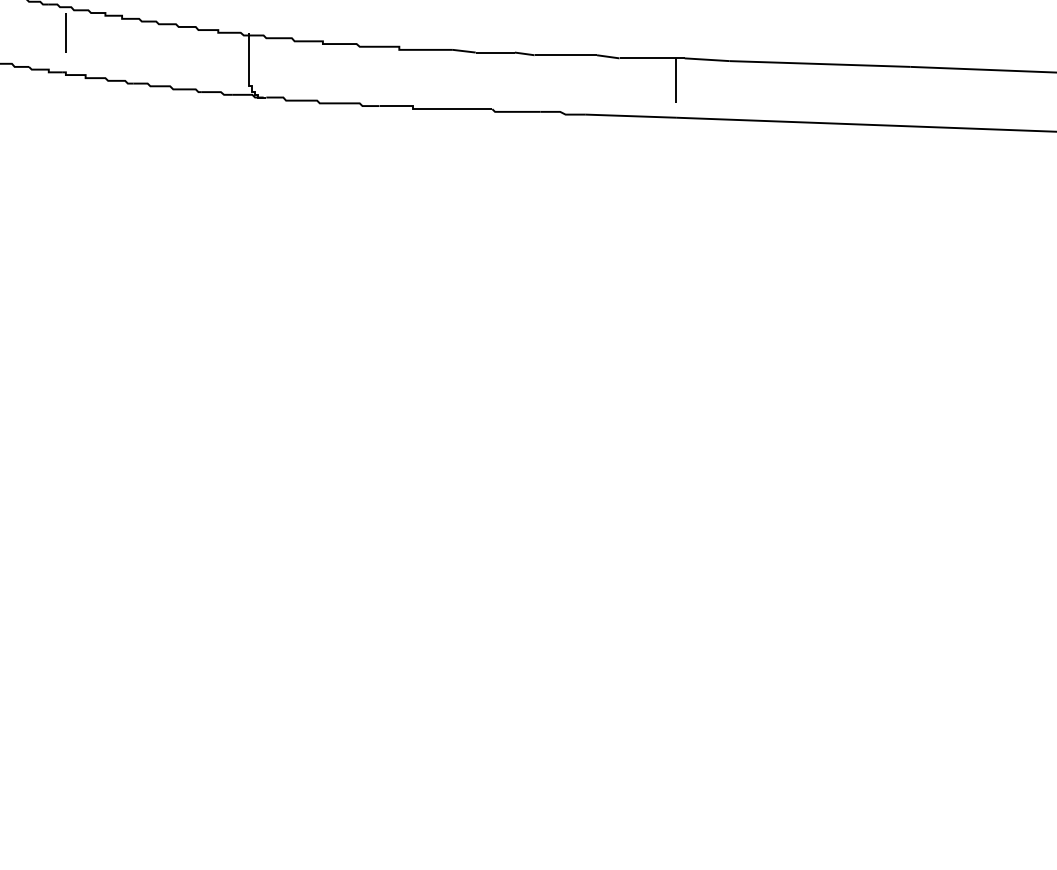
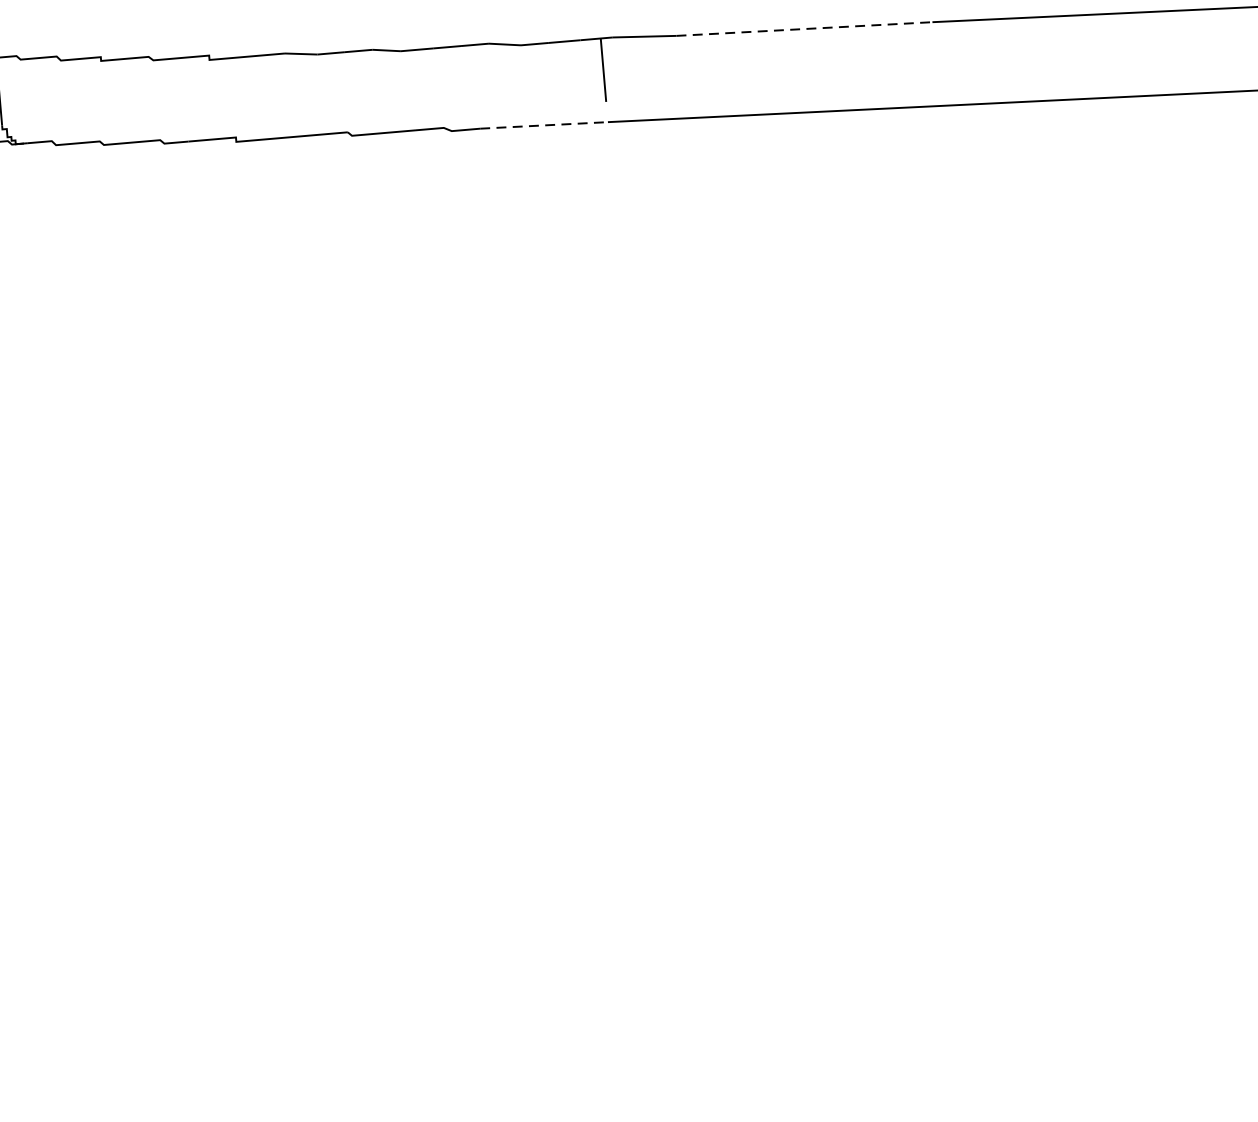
line: (820, 64) -> (805, 29), solid -> dashed
line: (631, 116) -> (544, 125), solid -> dashed

